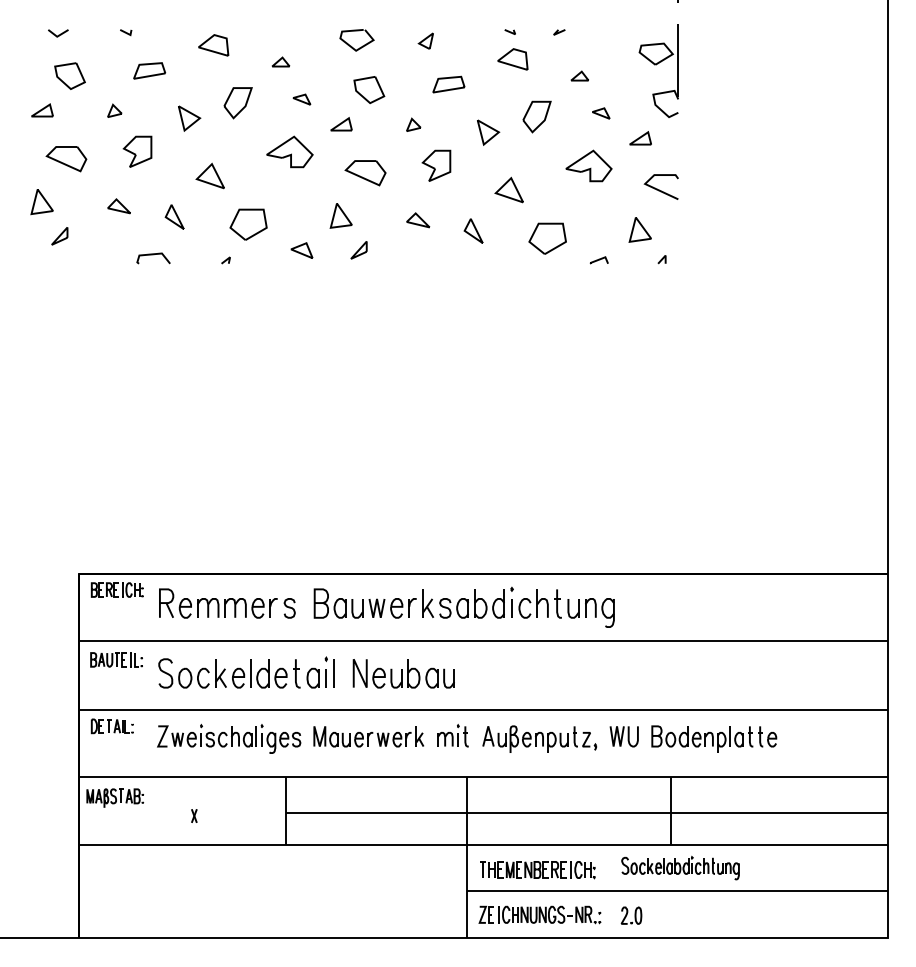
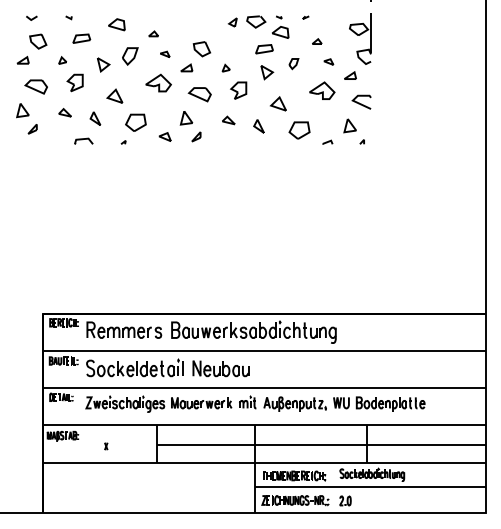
curve: (357, 32) -> (256, 17), moved
part: (448, 85) -> (264, 49), moved
part: (536, 116) -> (293, 63), size x0.6

